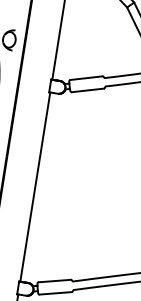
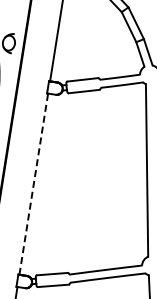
line: (34, 187) -> (33, 184), solid -> dashed

